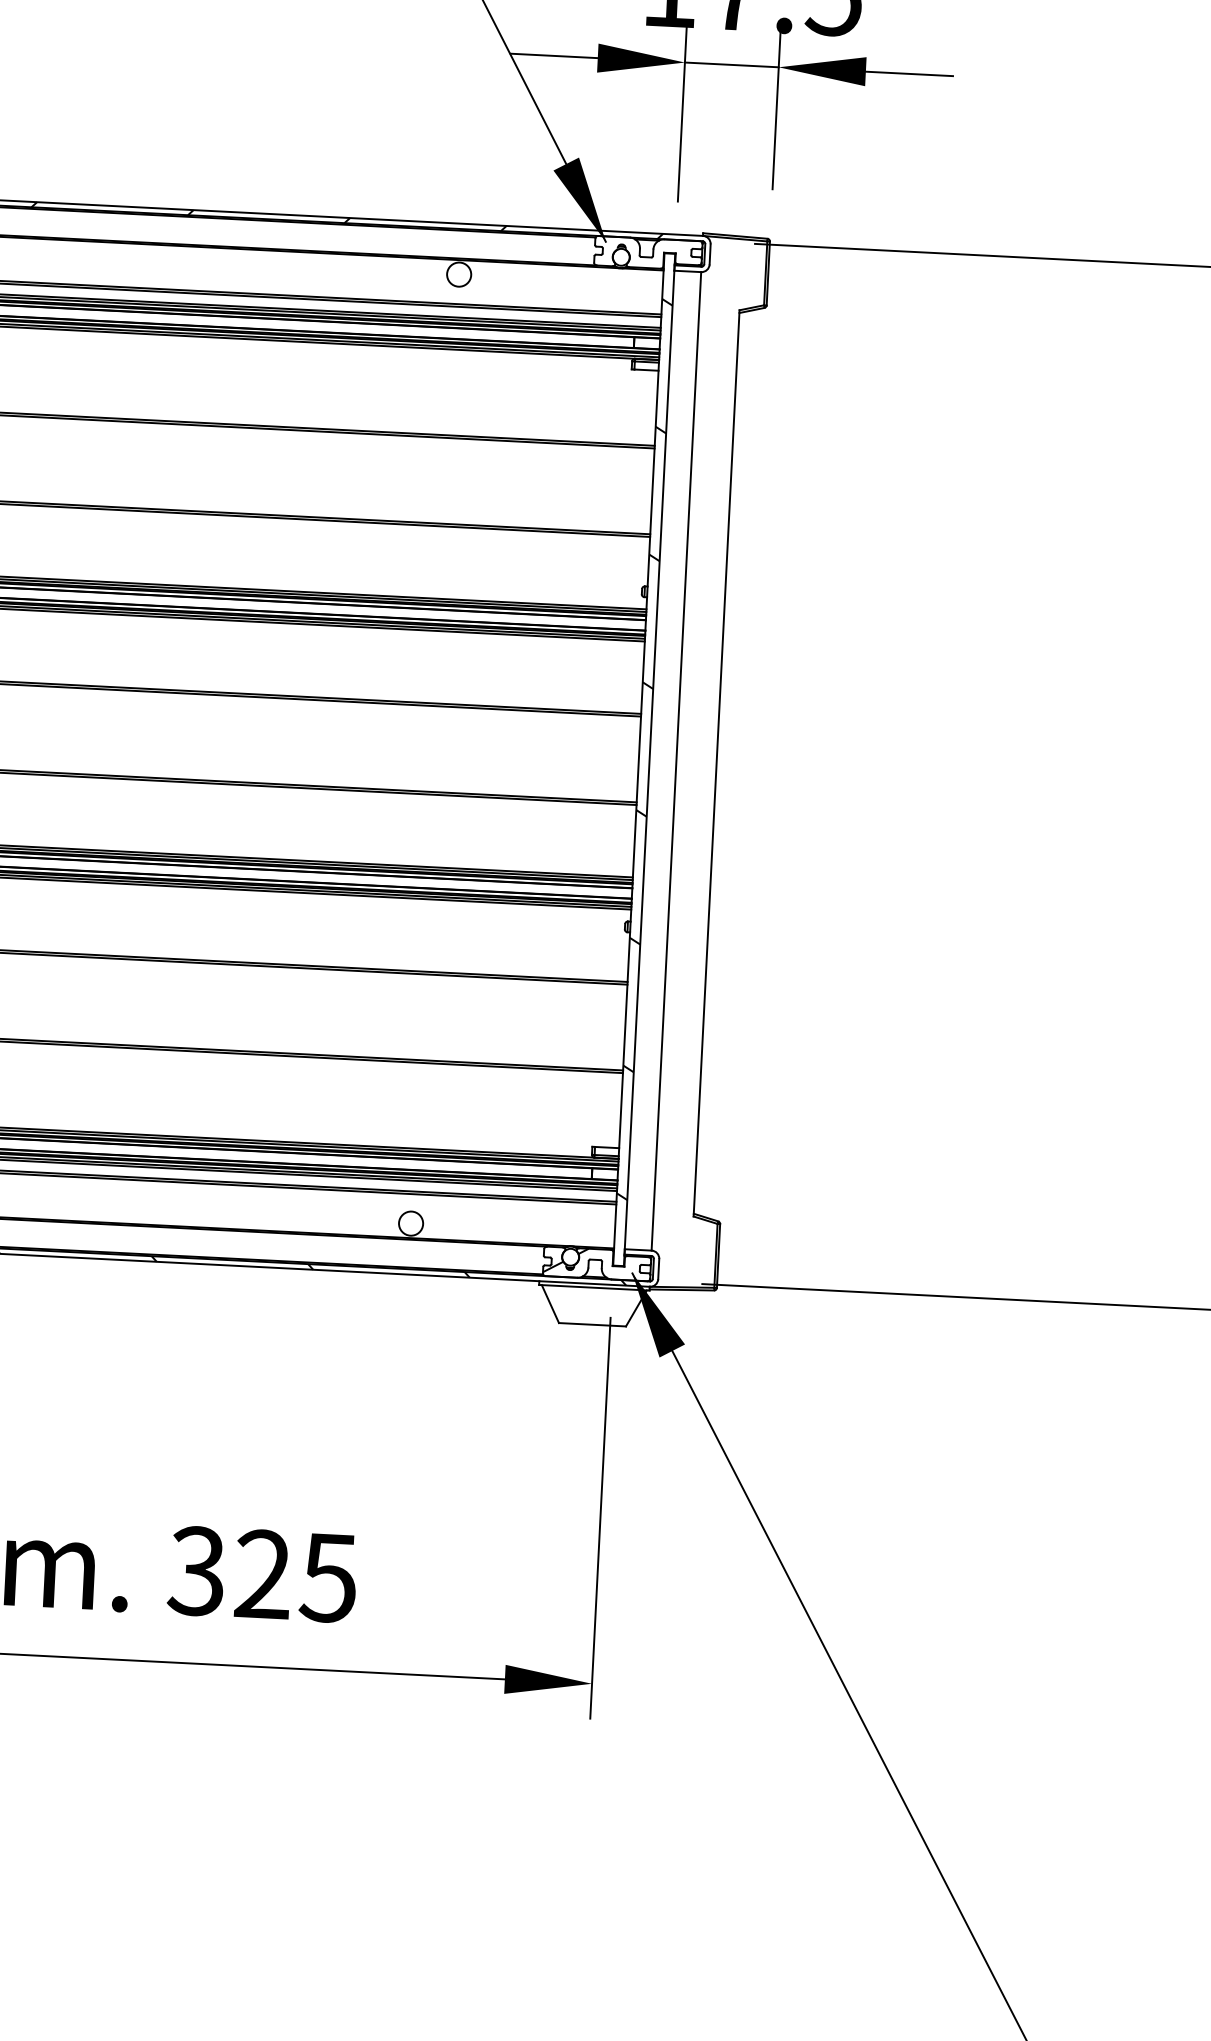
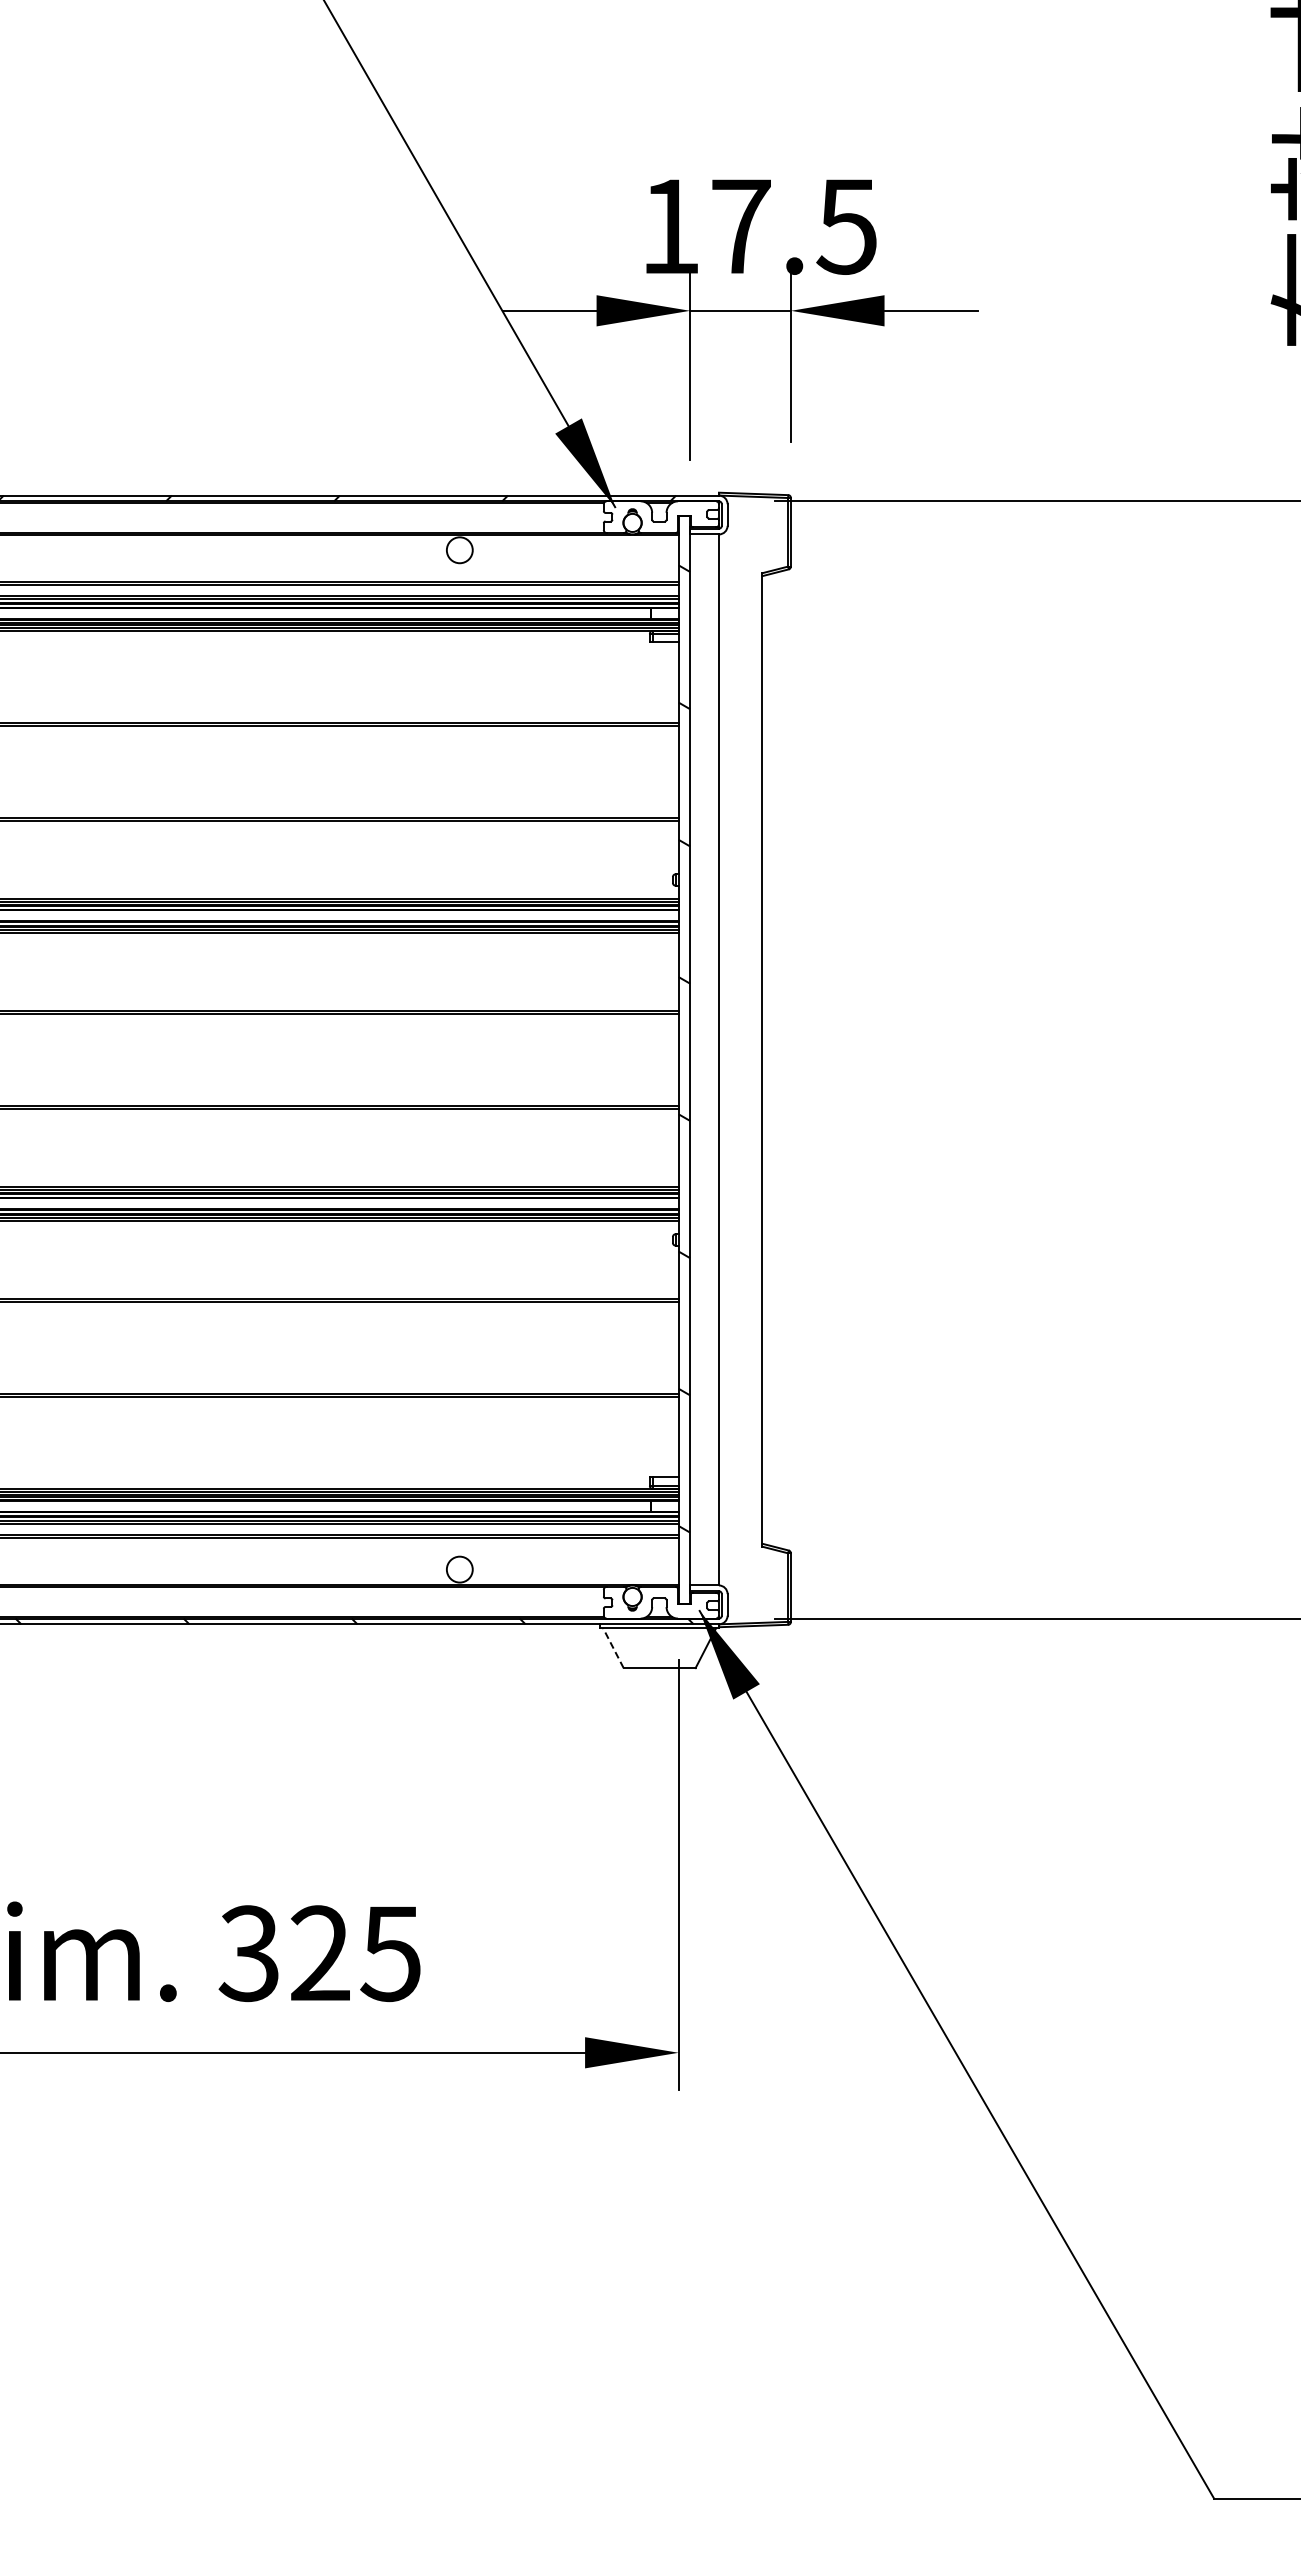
hatch: (565, 1260) -> (627, 1600), removed
line: (550, 1303) -> (613, 1647), solid -> dashed

